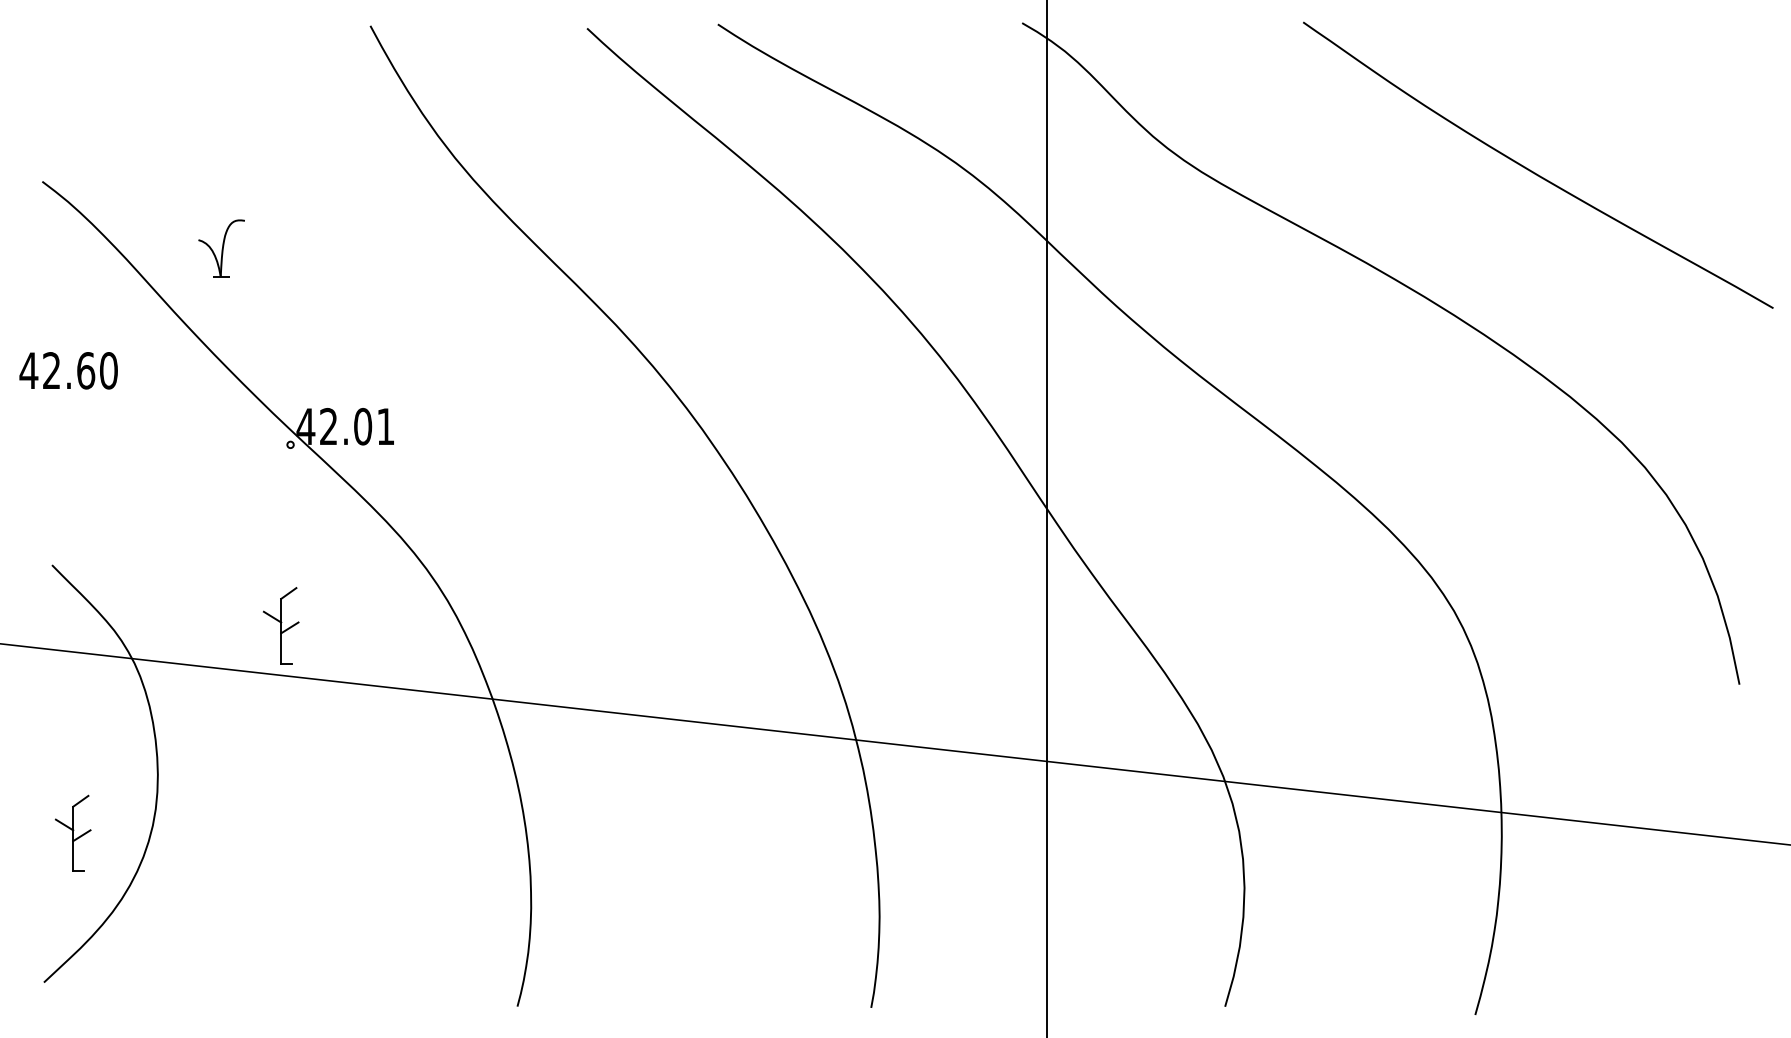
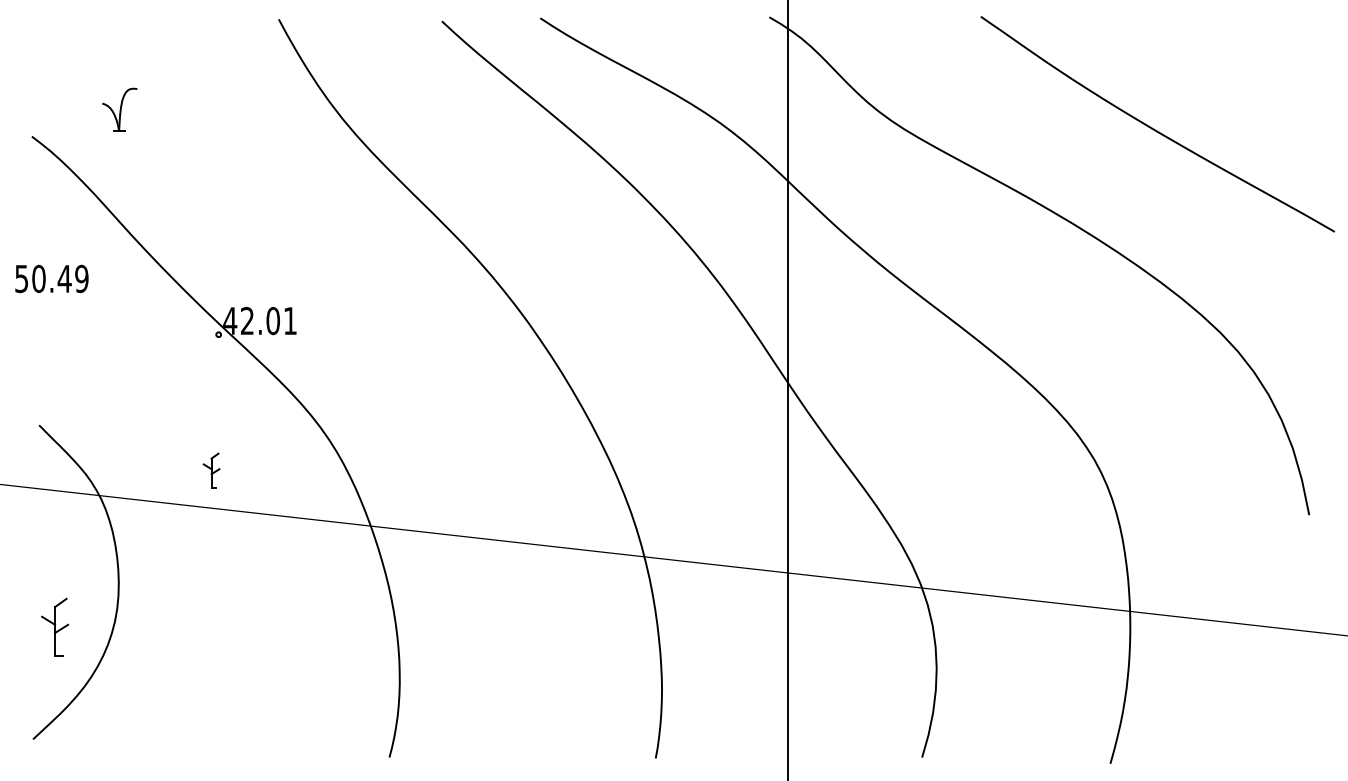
part: (221, 247) -> (119, 109), moved
text: (68, 370) -> (51, 278), 42.60 -> 50.49
part: (281, 625) -> (211, 470), size x0.6

